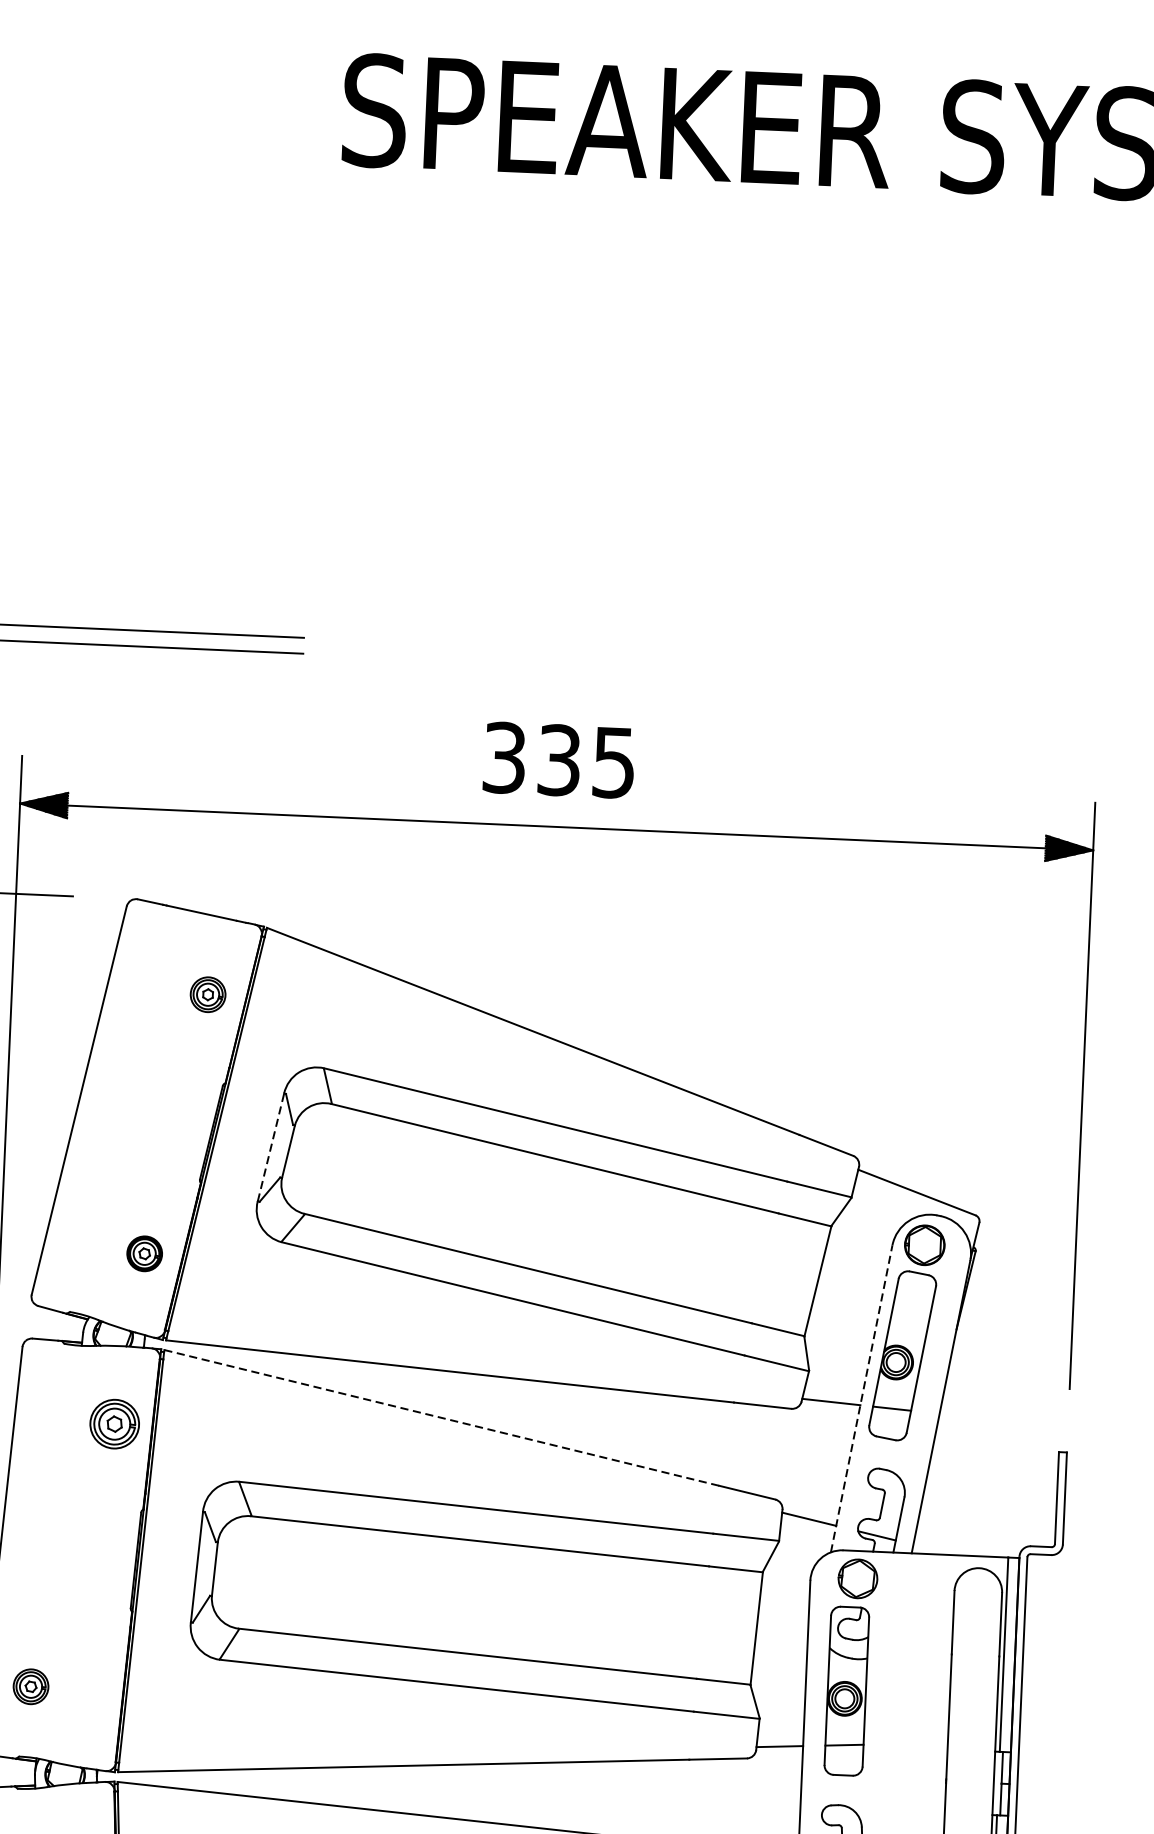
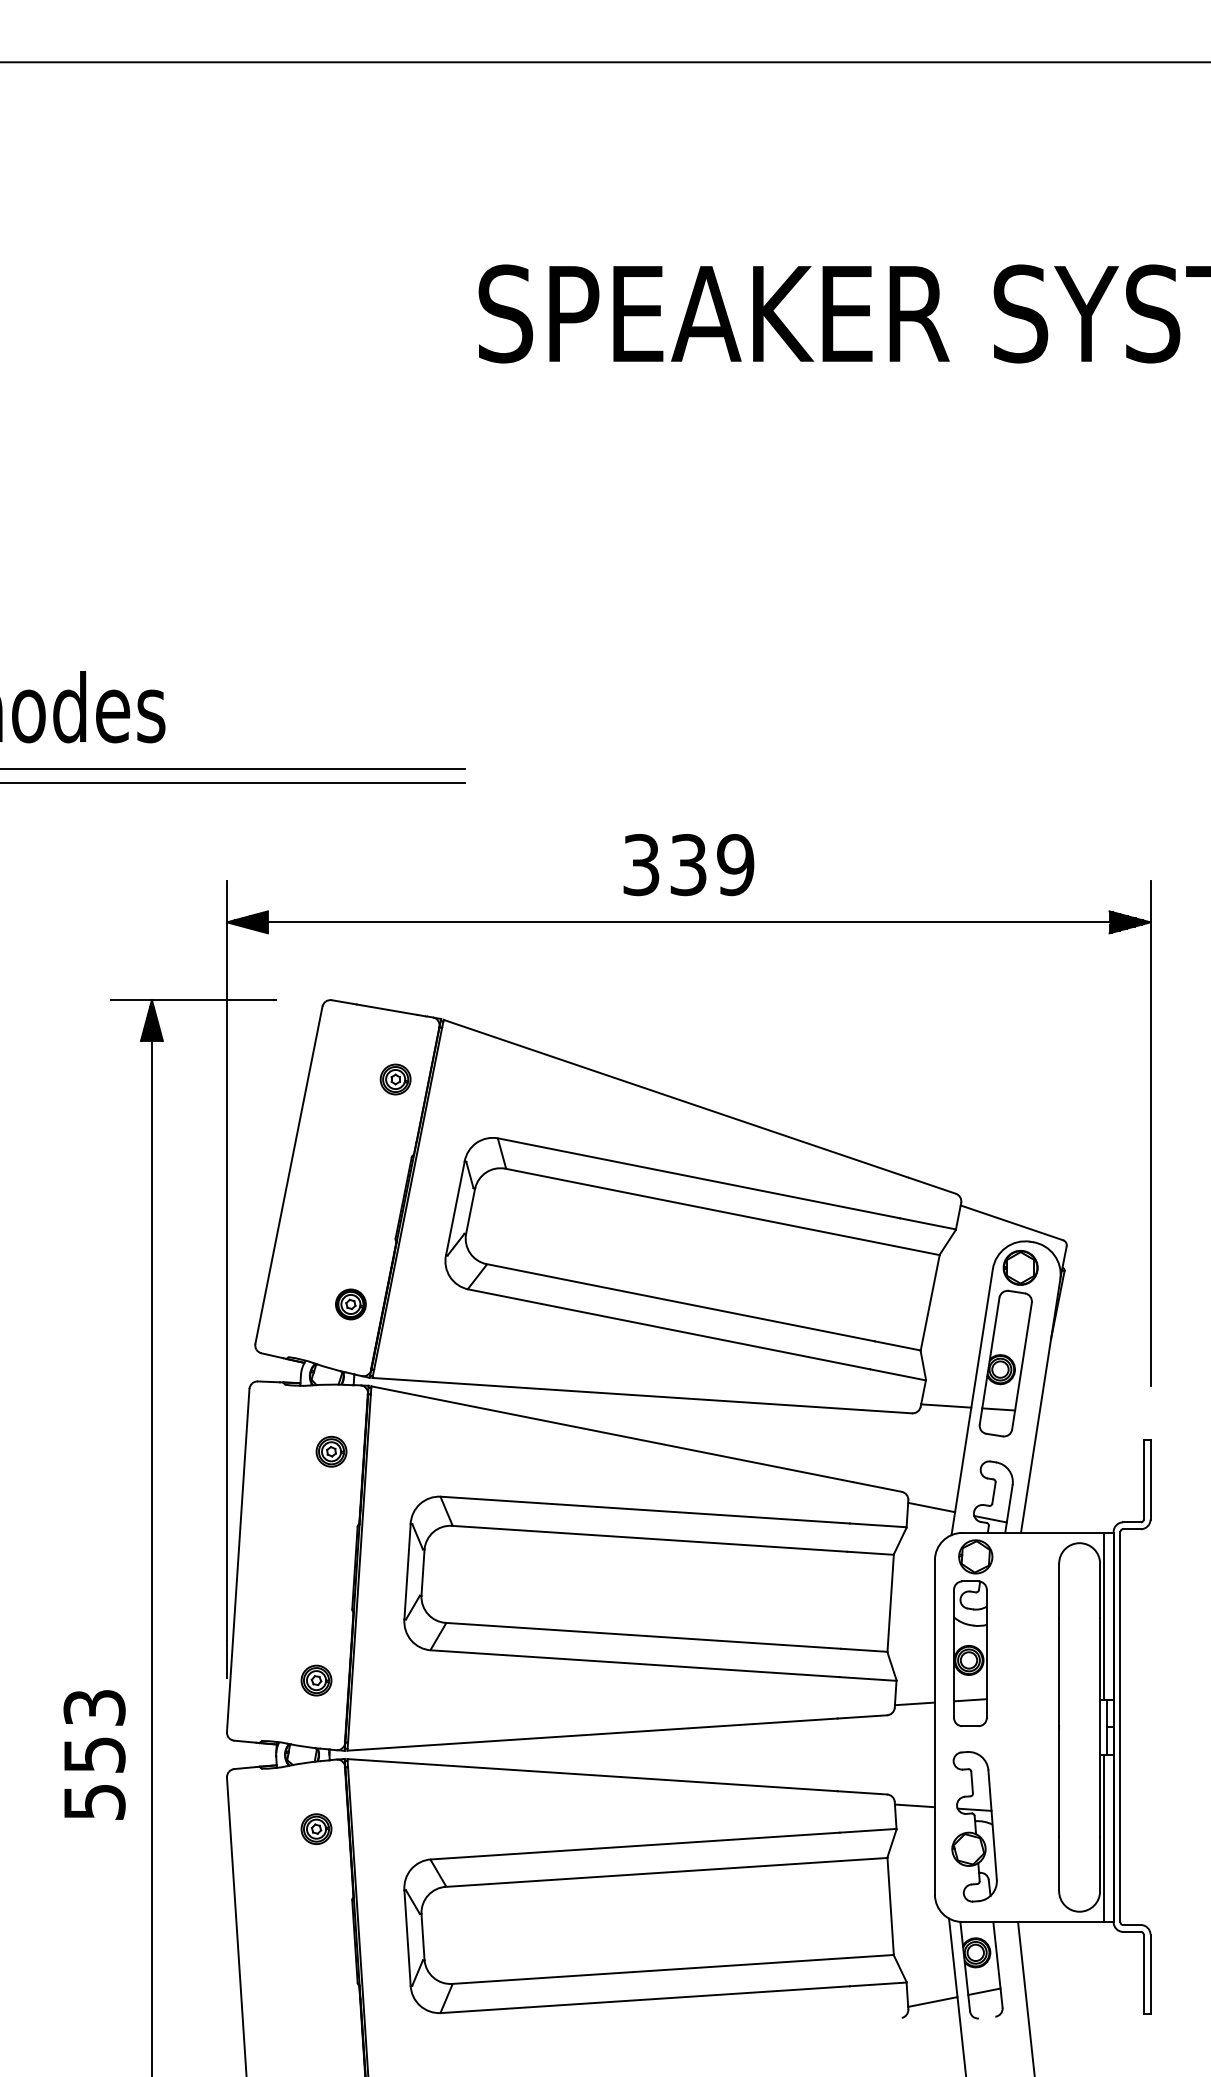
text: (613, 762) -> (735, 864), 335 -> 339
line: (271, 1147) -> (455, 1208), dashed -> solid
line: (862, 1399) -> (972, 1402), dashed -> solid
line: (442, 1418) -> (612, 1434), dashed -> solid
part: (114, 1423) -> (331, 1451), size x0.71
part: (31, 1686) -> (316, 1680), moved

